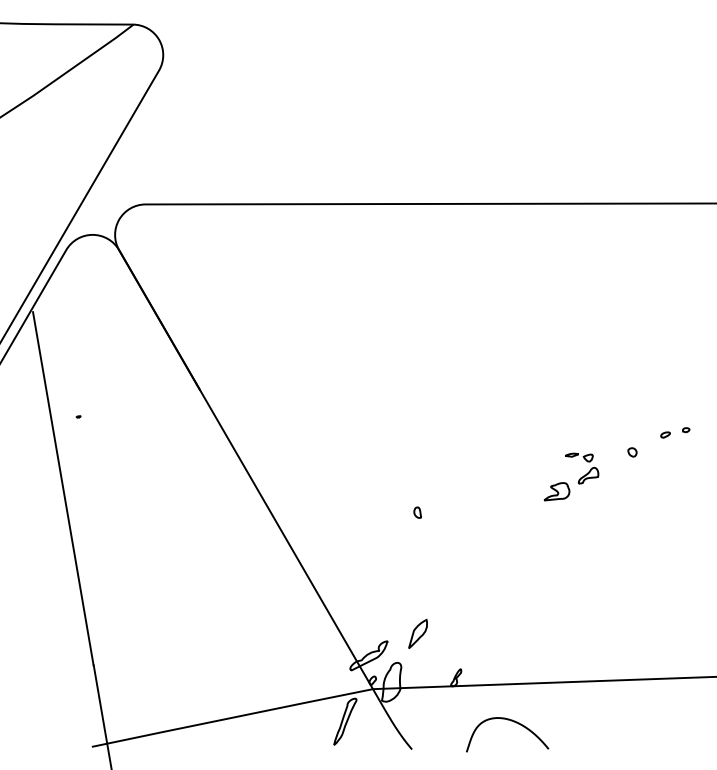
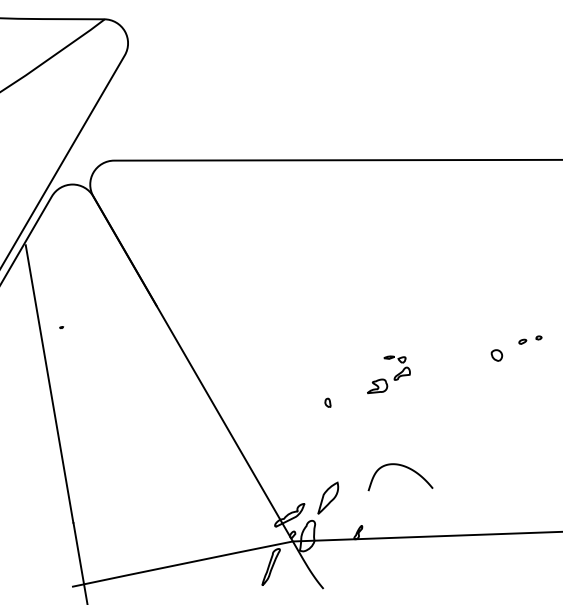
part: (632, 452) -> (496, 355), size x1.6
part: (571, 476) -> (388, 374), moved
part: (418, 633) -> (328, 497), size x1.4
curve: (512, 722) -> (404, 467), moved

